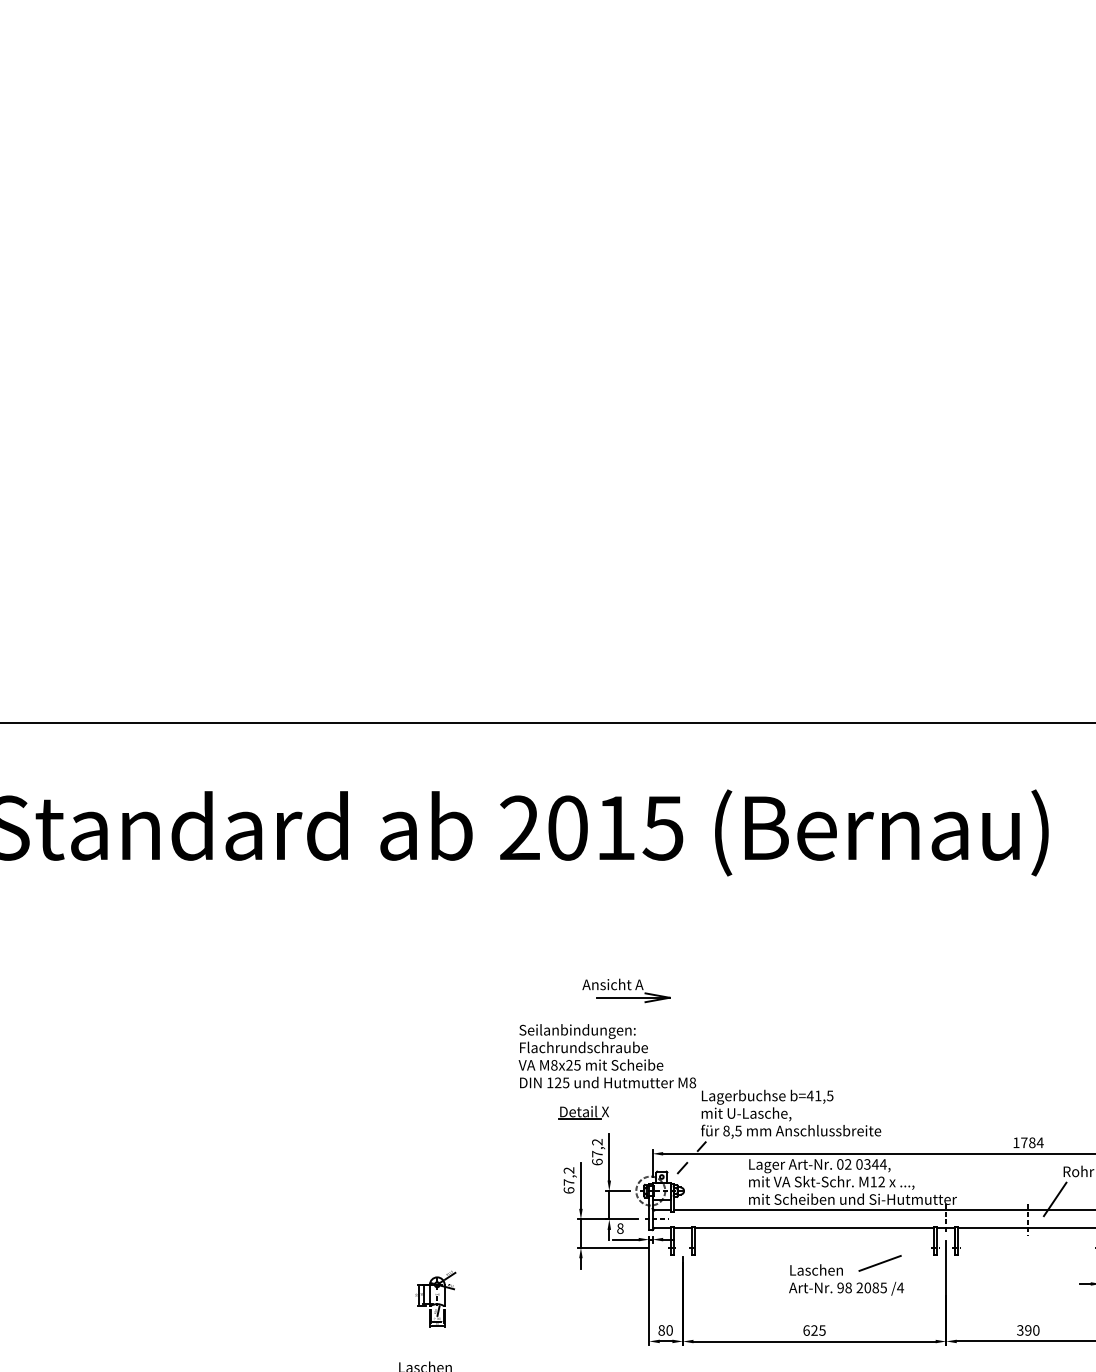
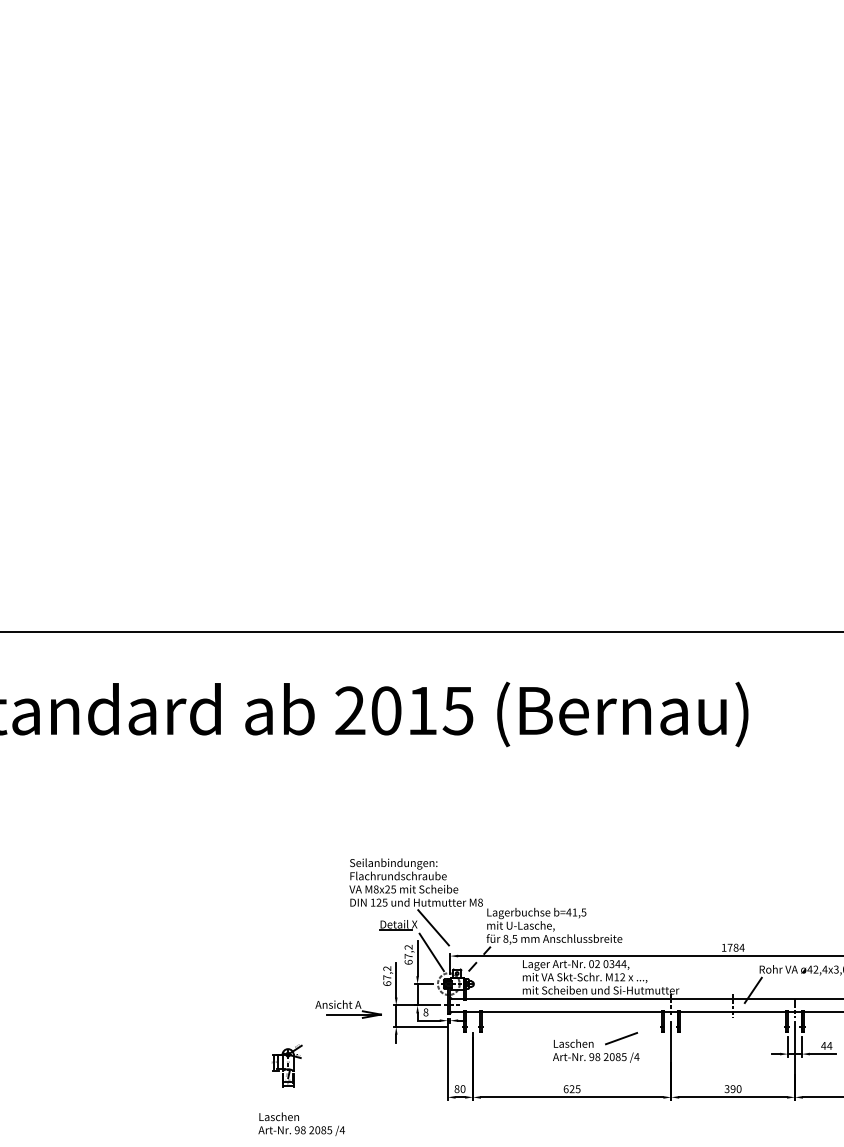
part: (626, 991) -> (348, 1009), moved
line: (630, 1115) -> (433, 927), added
line: (627, 1149) -> (431, 952), added

